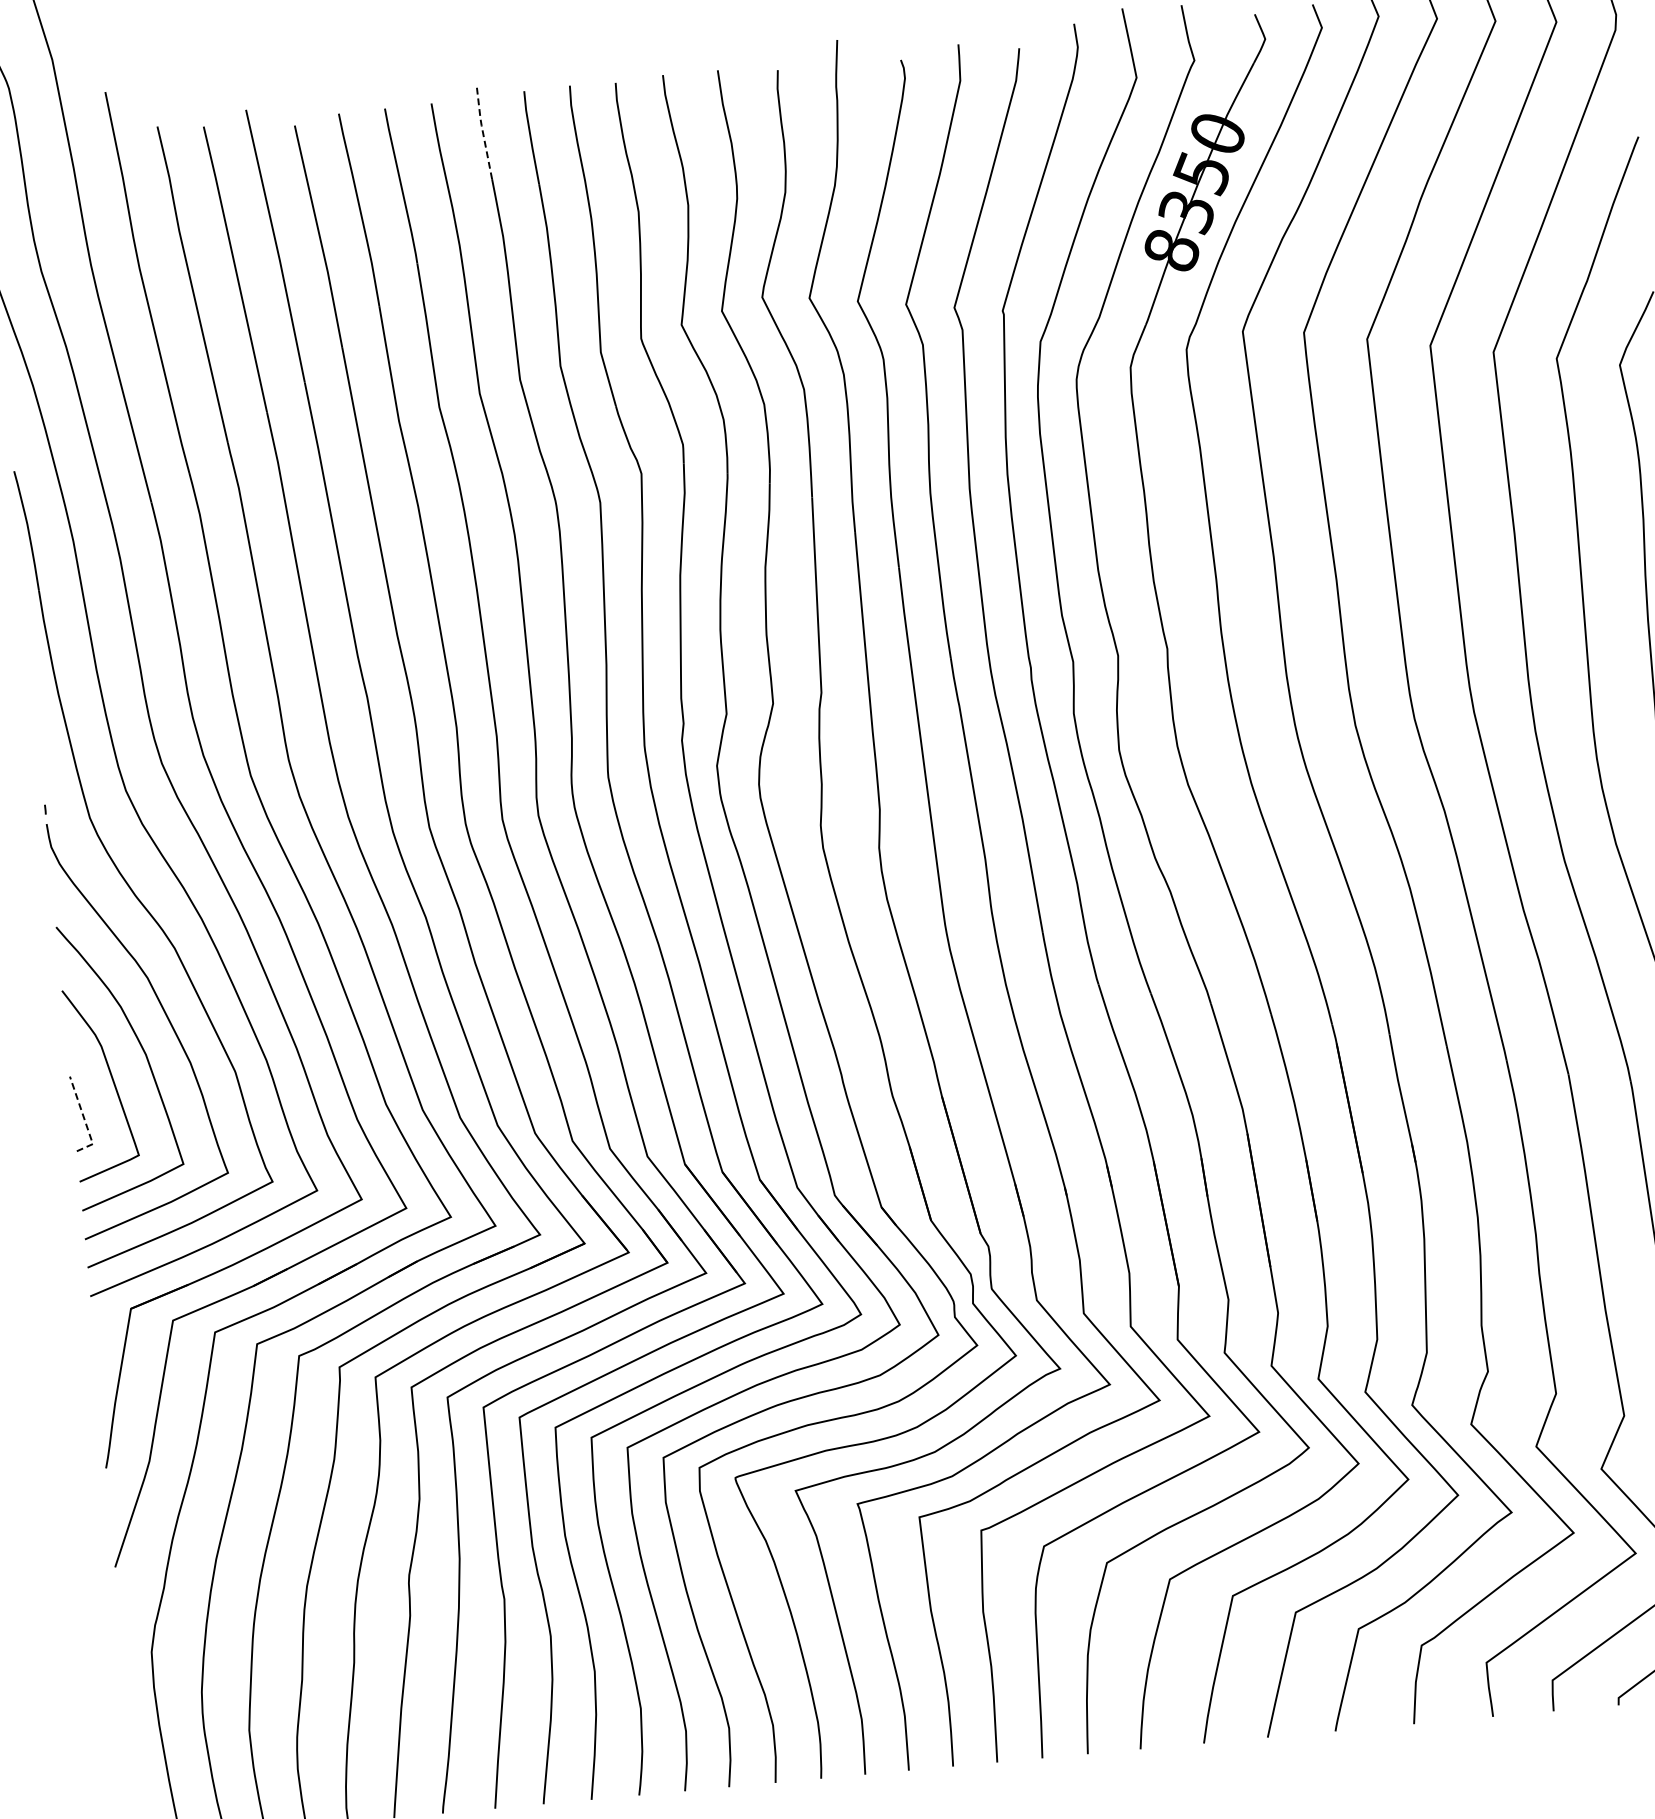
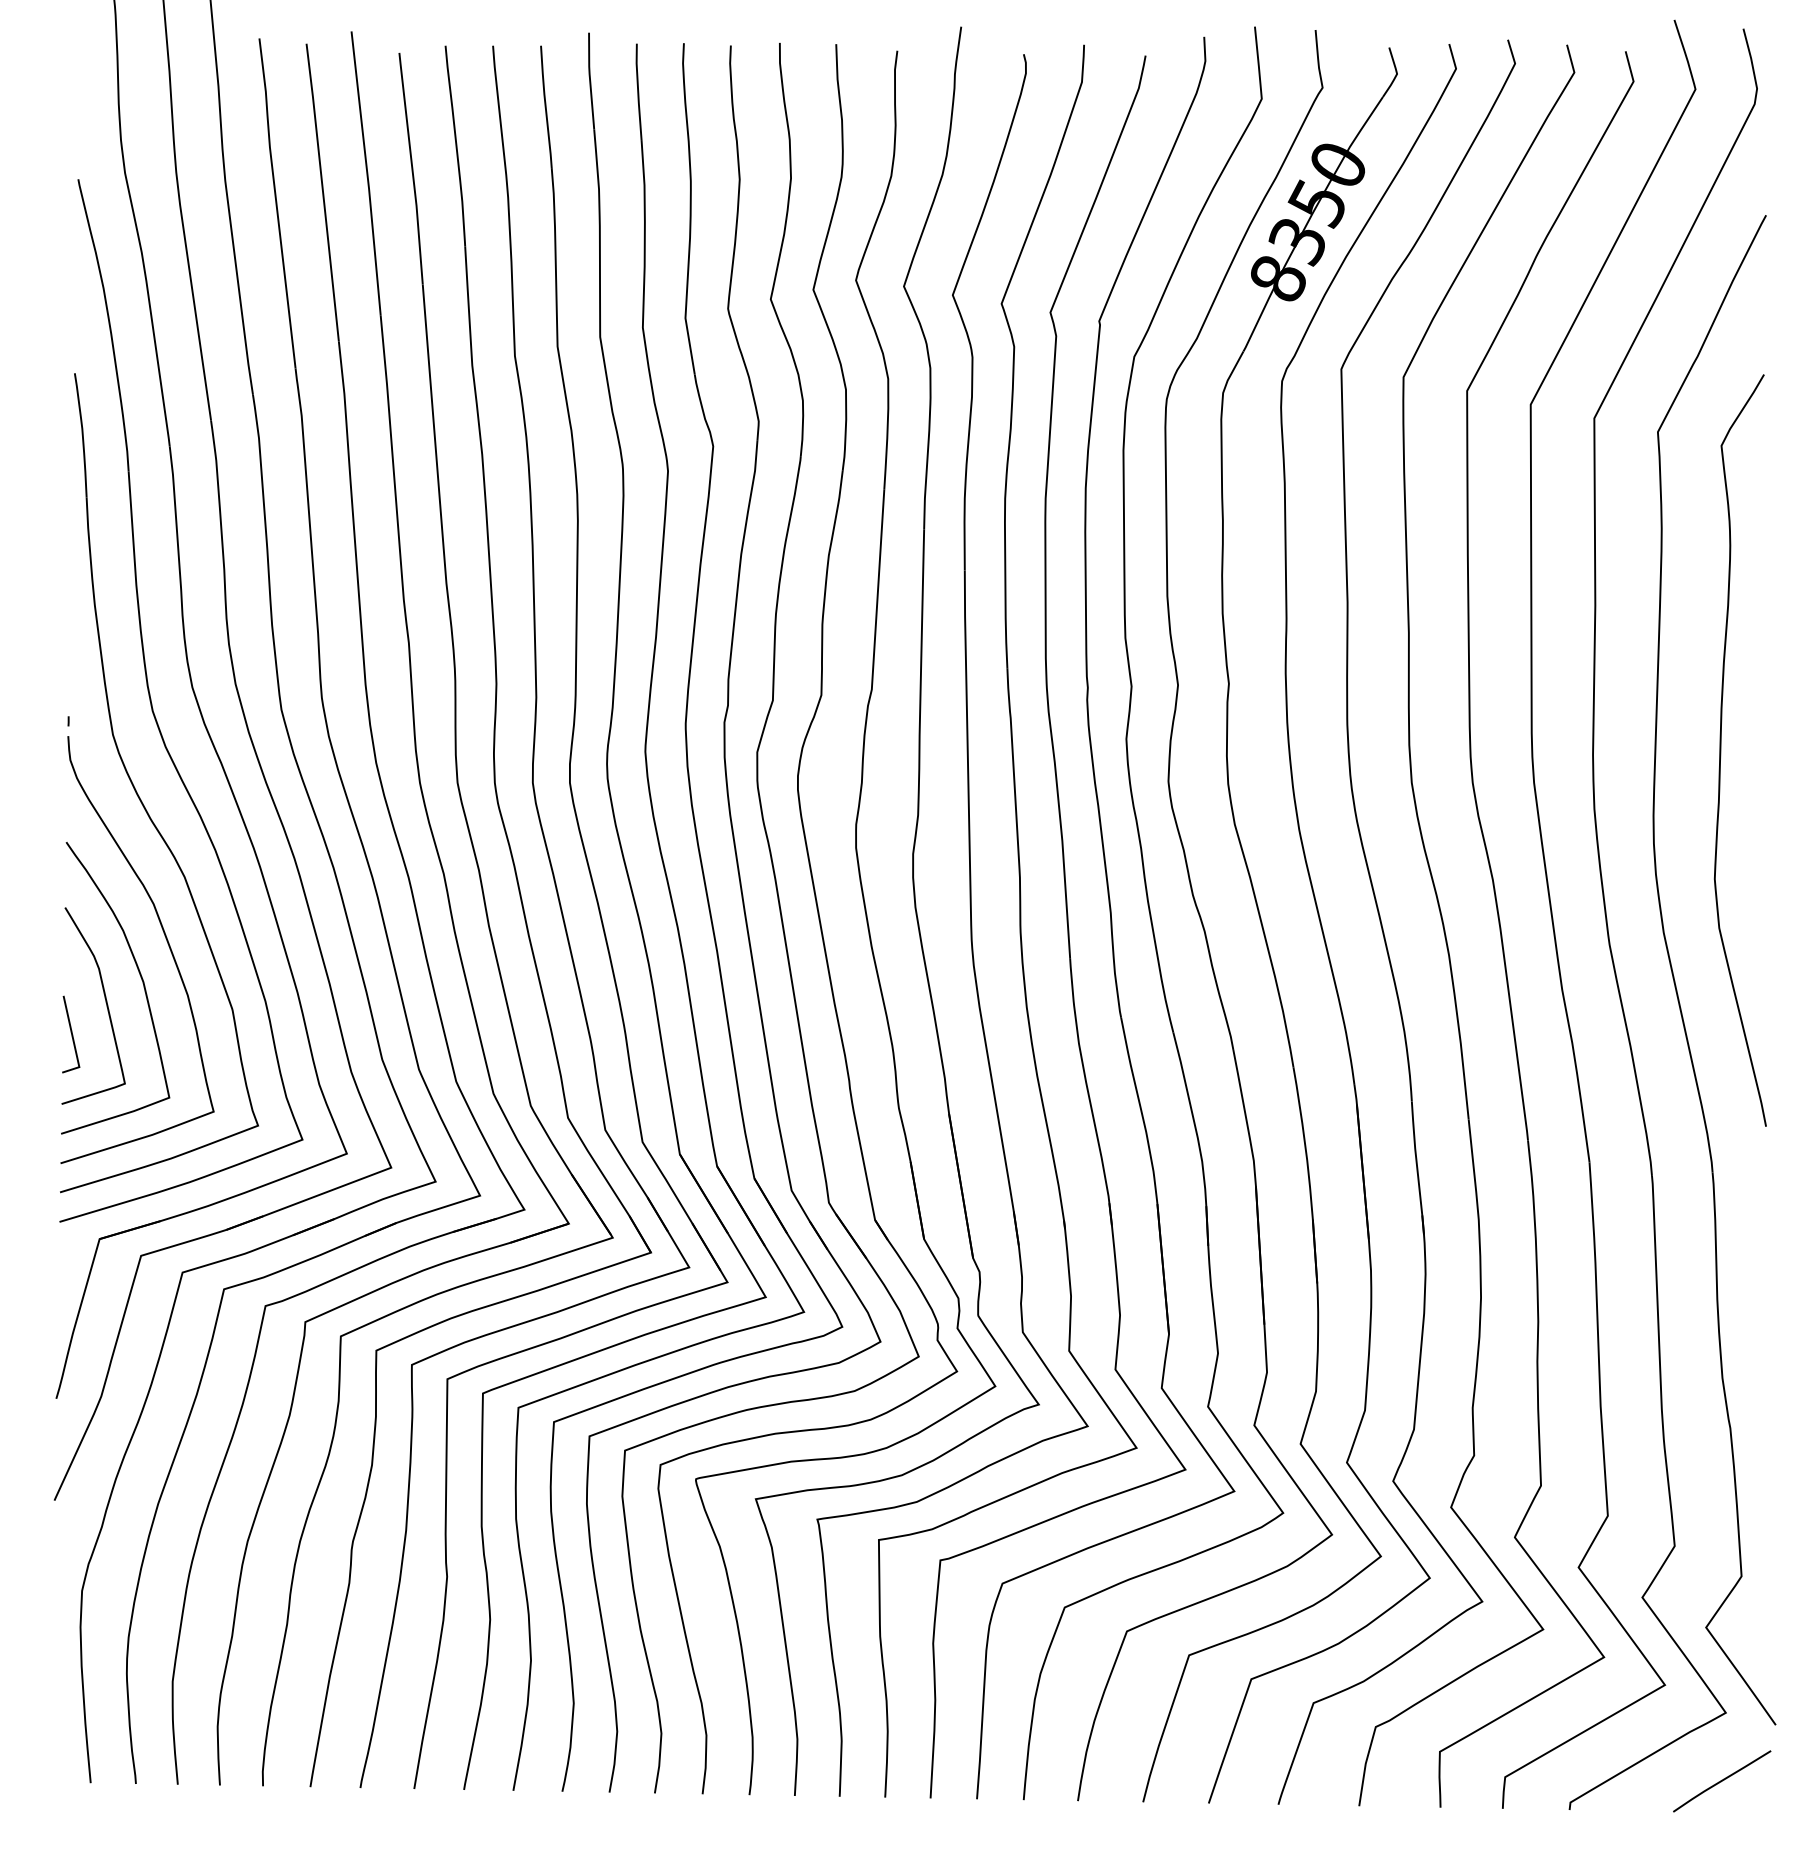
line: (483, 131) -> (590, 80), dashed -> solid
line: (84, 1118) -> (73, 1040), dashed -> solid

